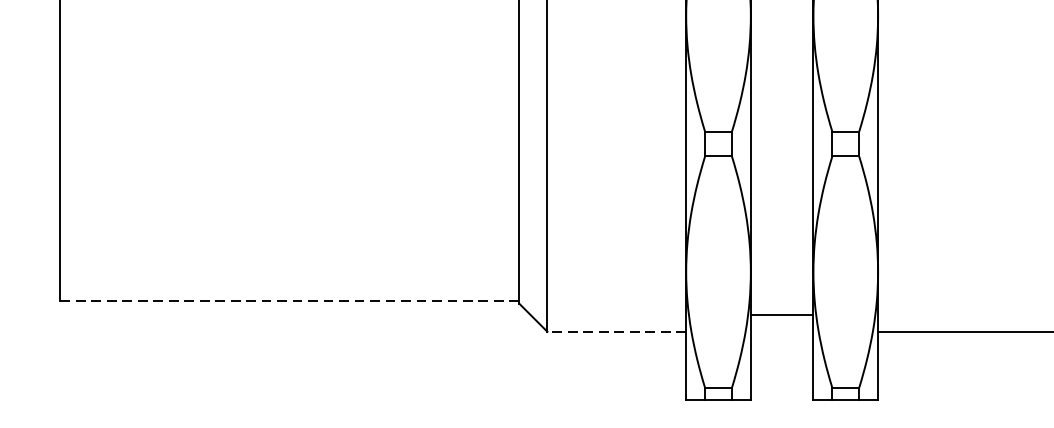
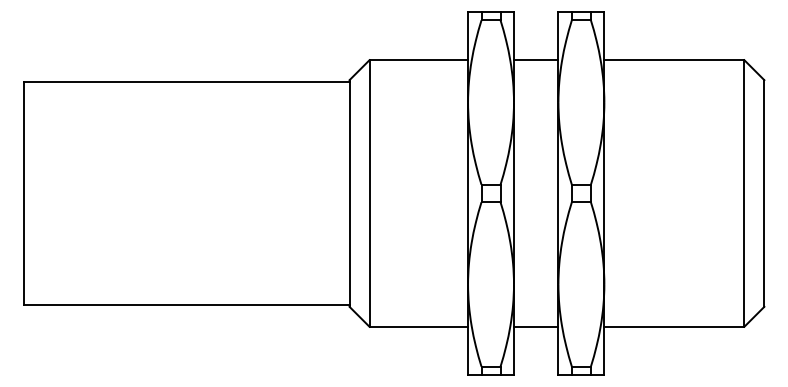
line: (289, 300) -> (186, 304), dashed -> solid
line: (781, 314) -> (535, 326), moved
line: (616, 331) -> (418, 326), dashed -> solid

